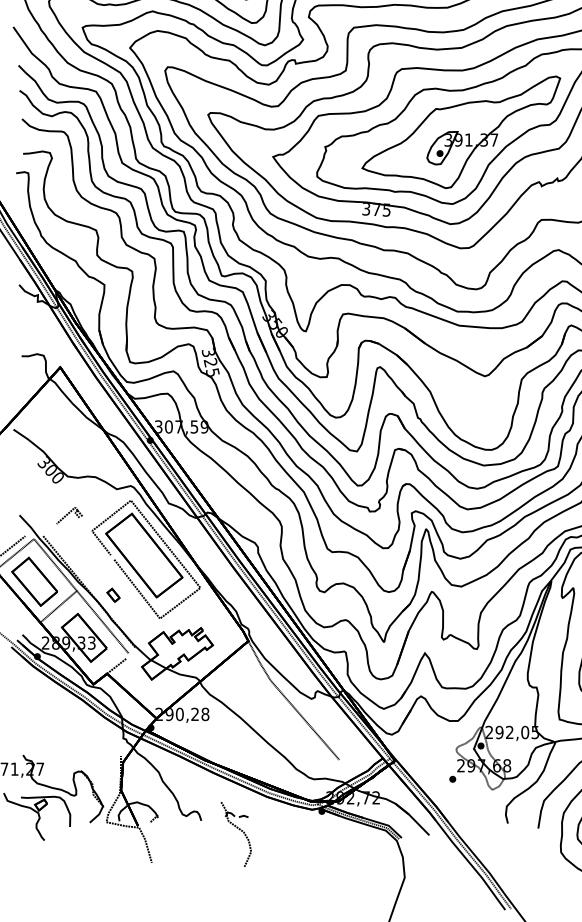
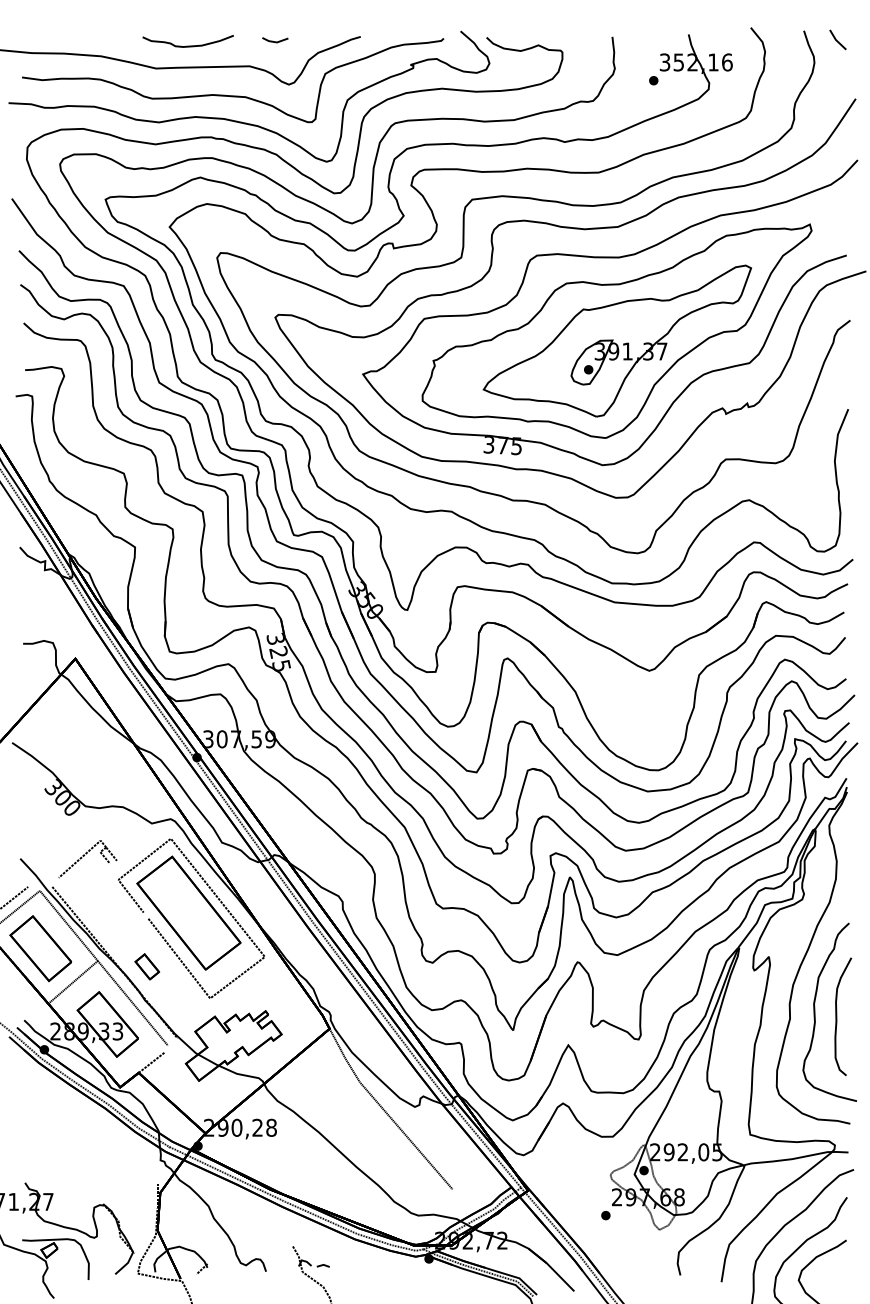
part: (69, 515) -> (87, 859), size x1.67
part: (113, 595) -> (147, 966), size x1.43

